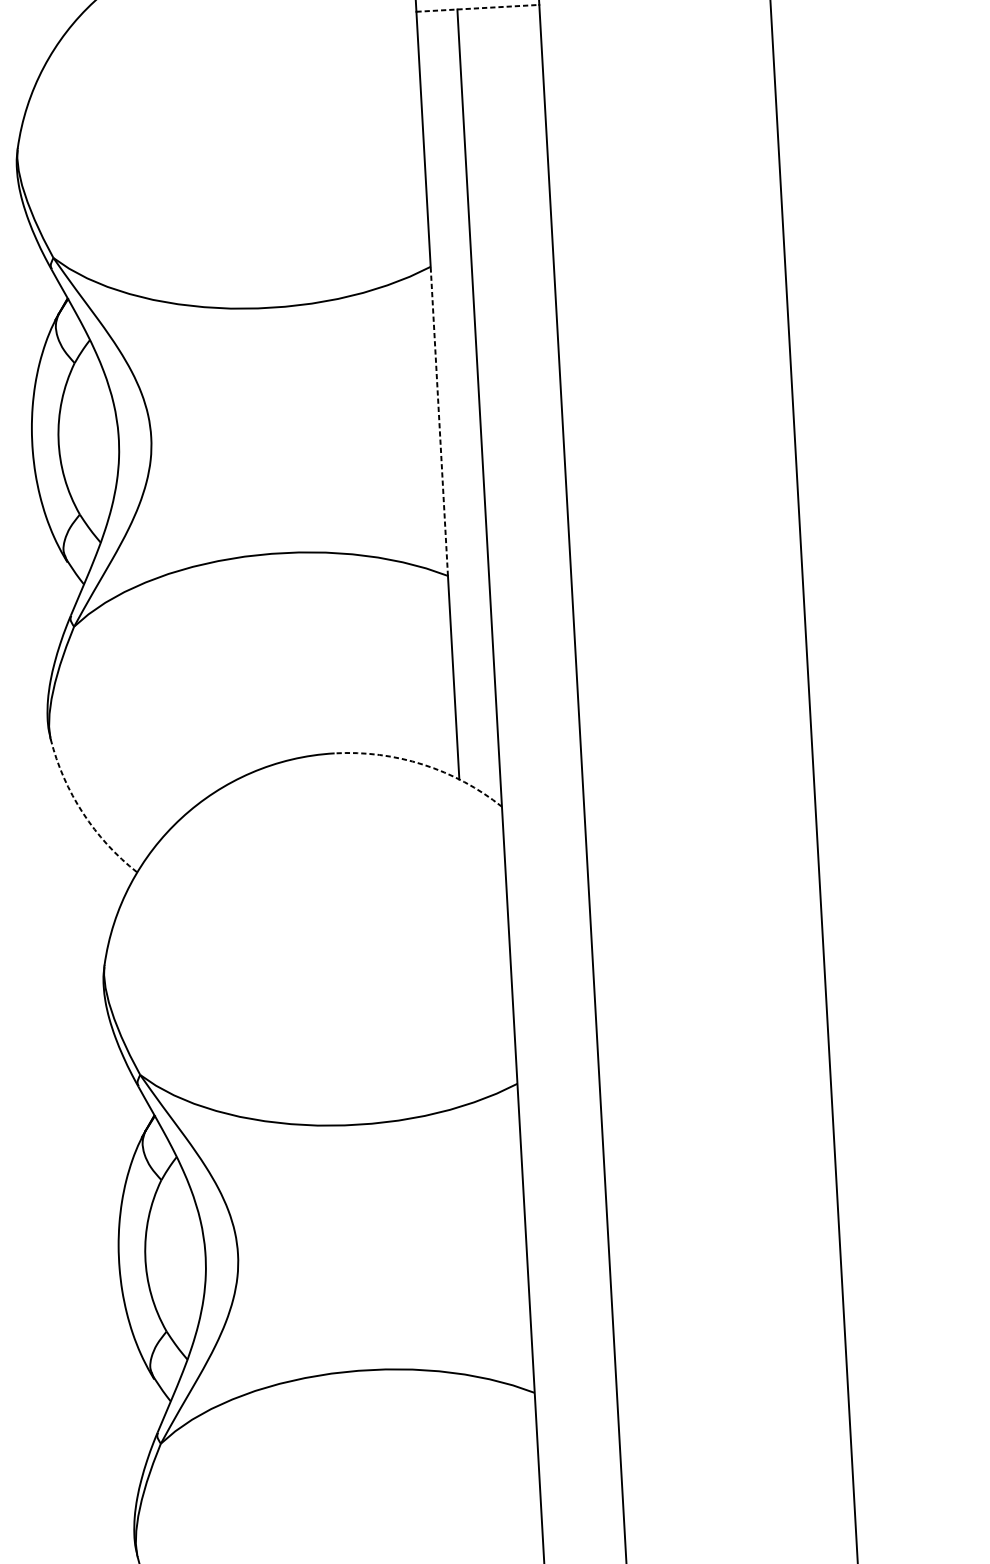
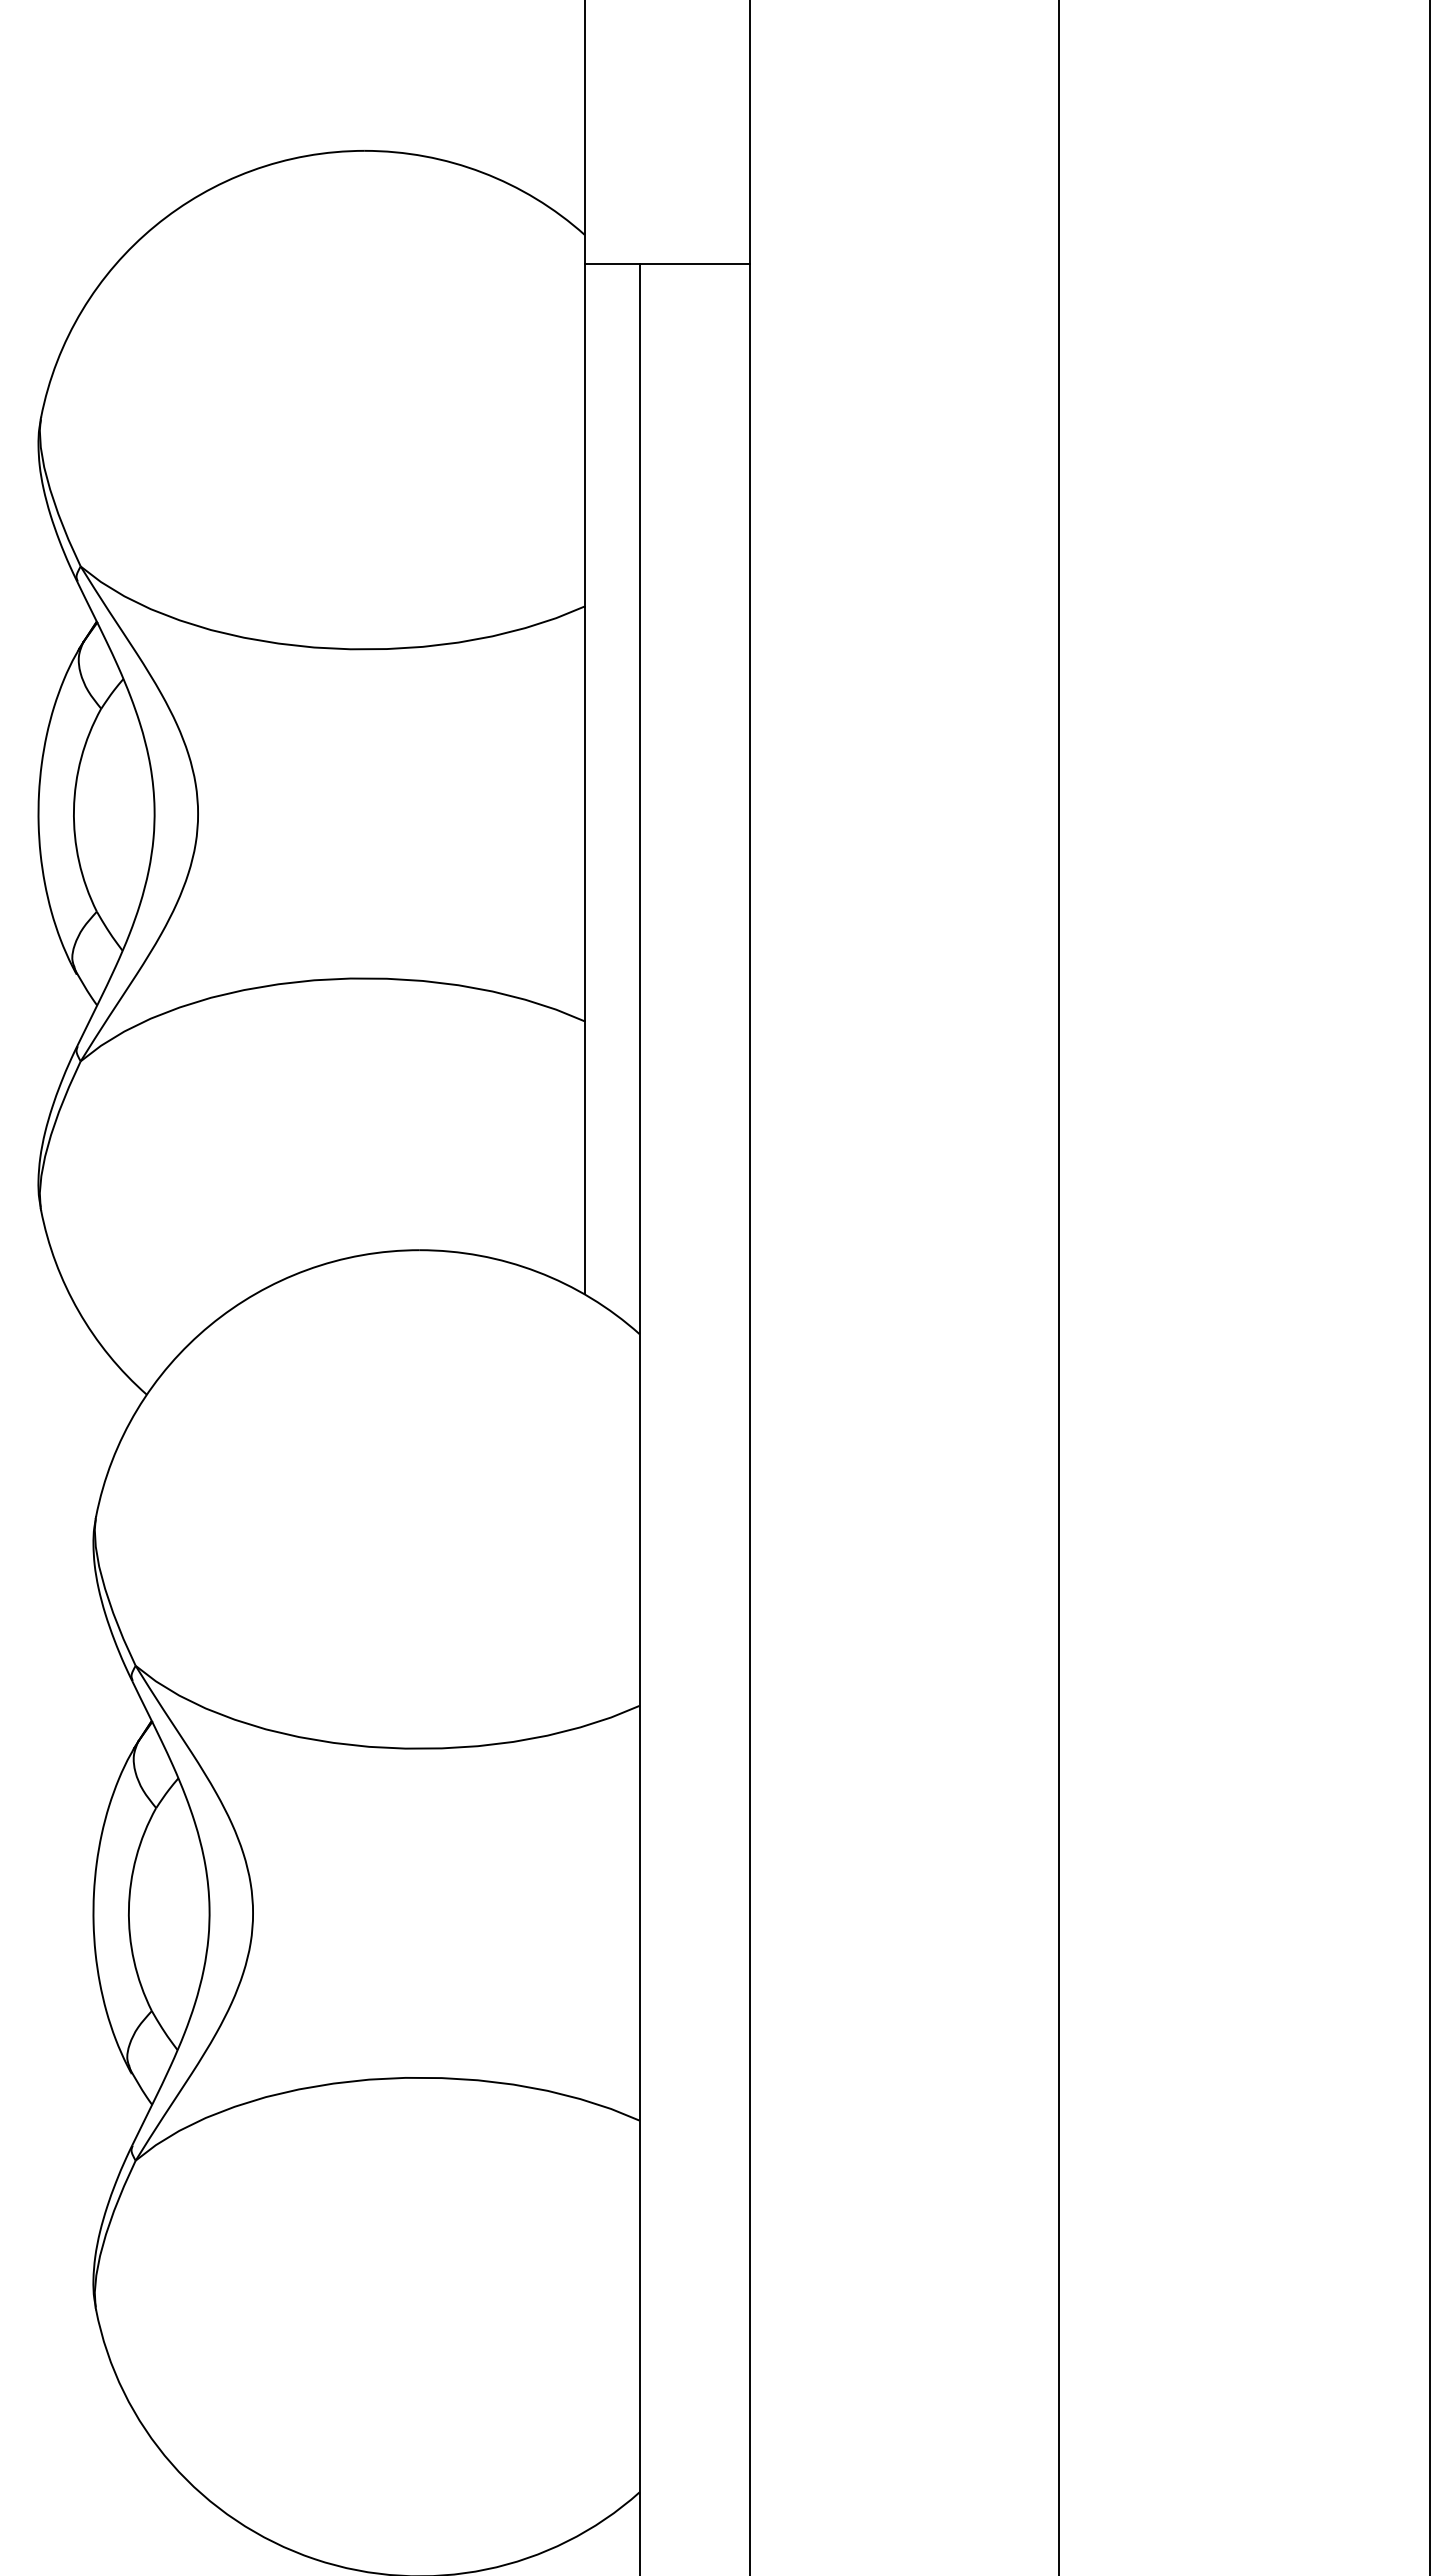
line: (478, 8) -> (667, 264), dashed -> solid
line: (439, 421) -> (584, 813), dashed -> solid
arc: (423, 764) -> (537, 1271), dashed -> solid
arc: (82, 813) -> (78, 1311), dashed -> solid

